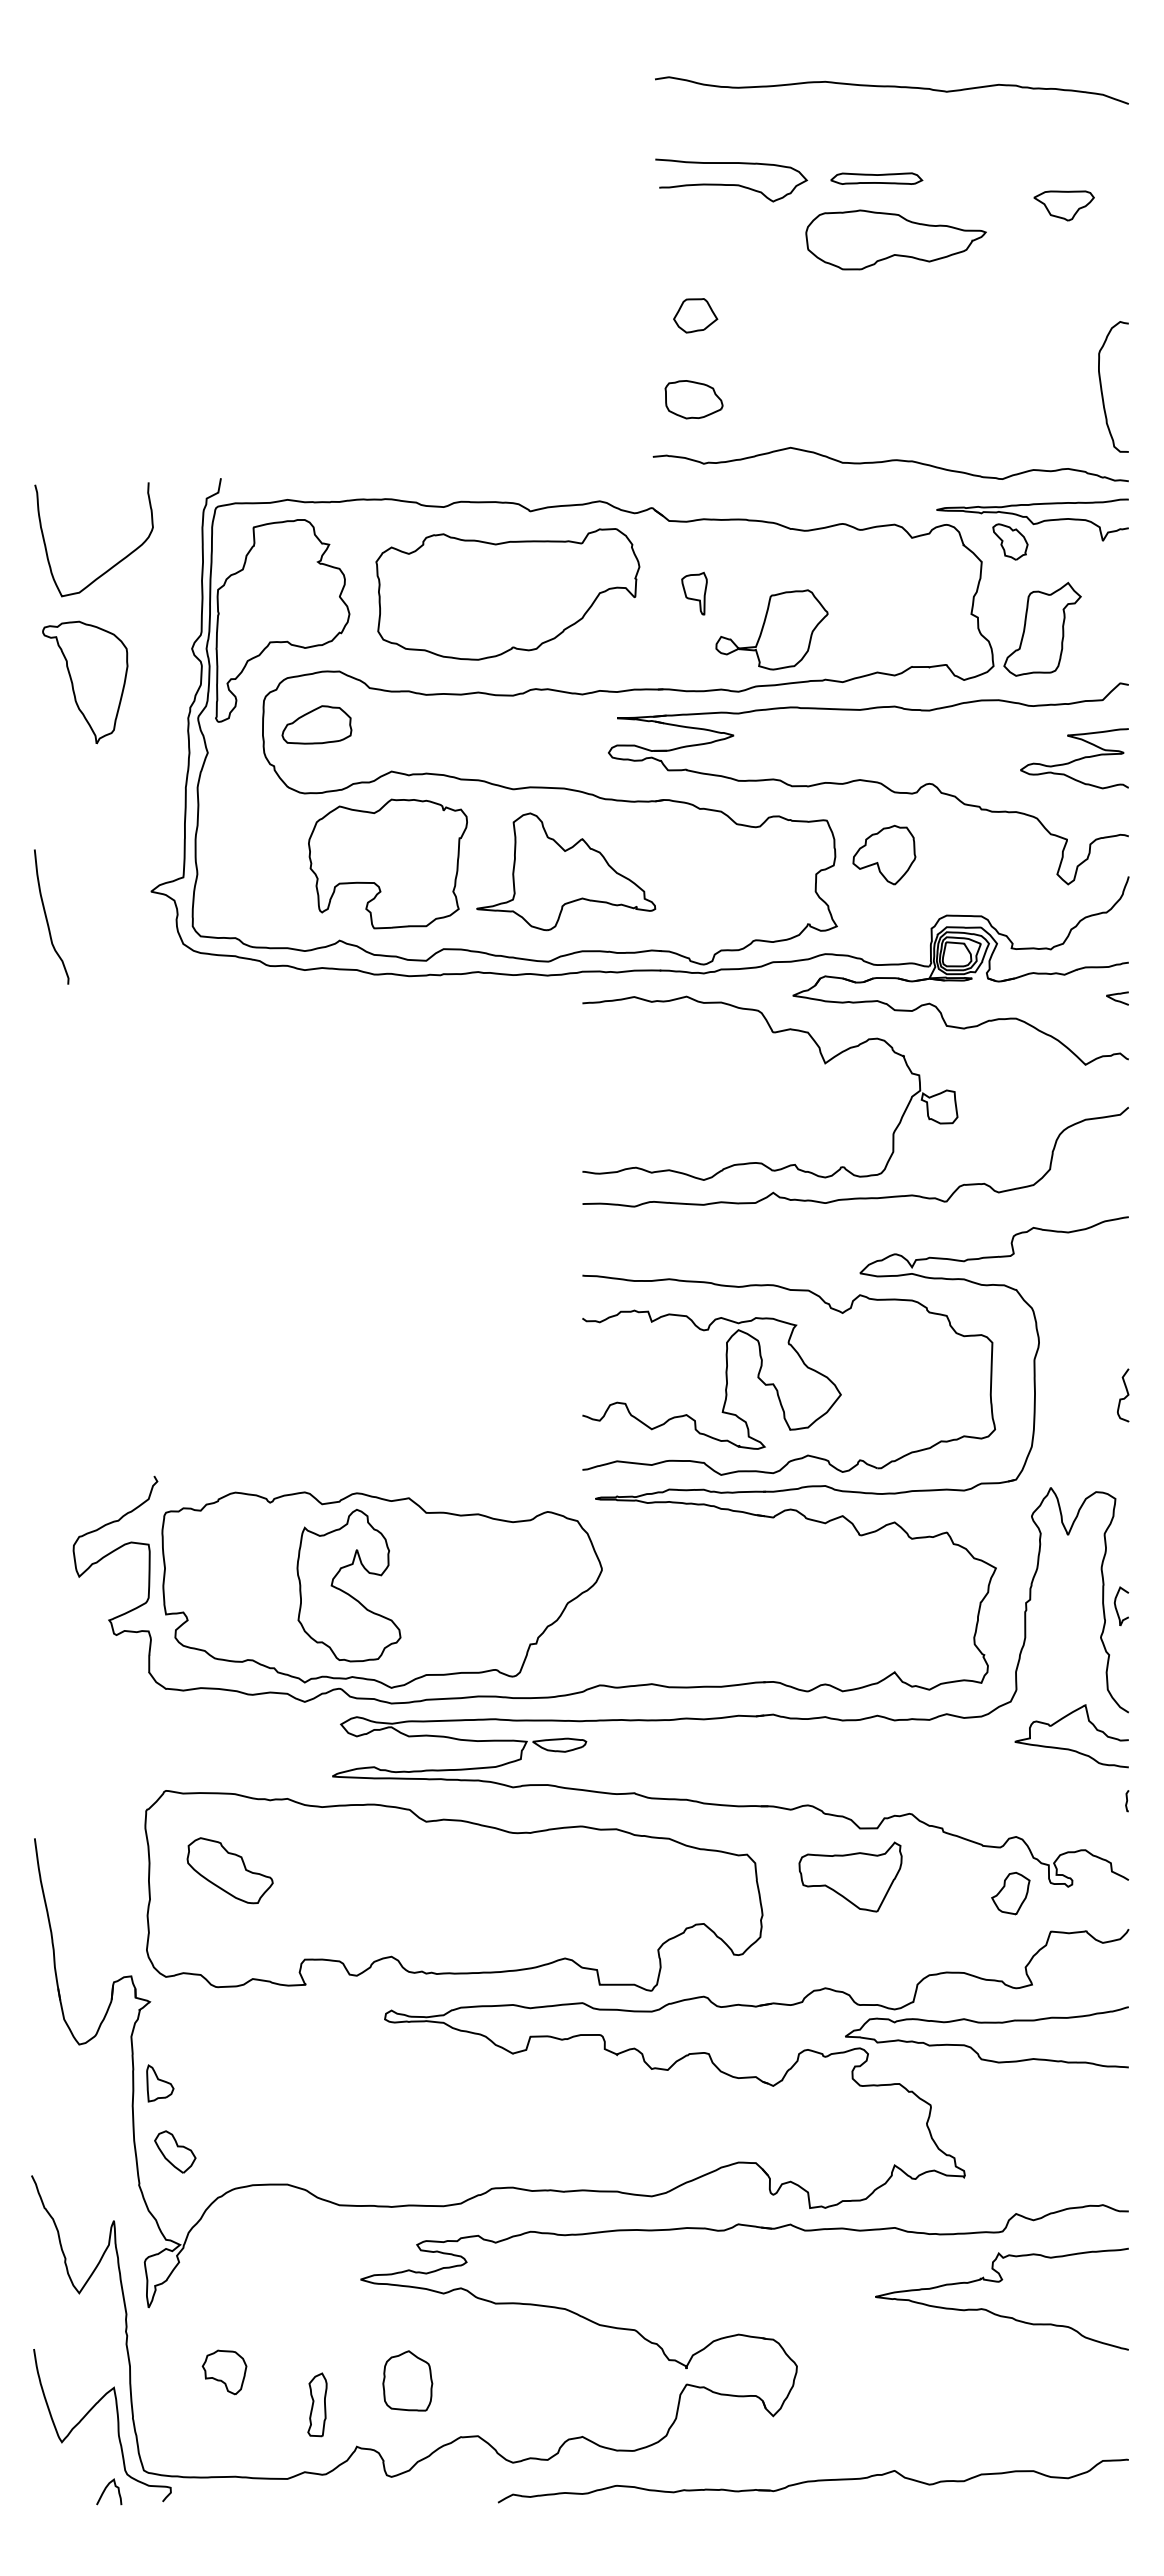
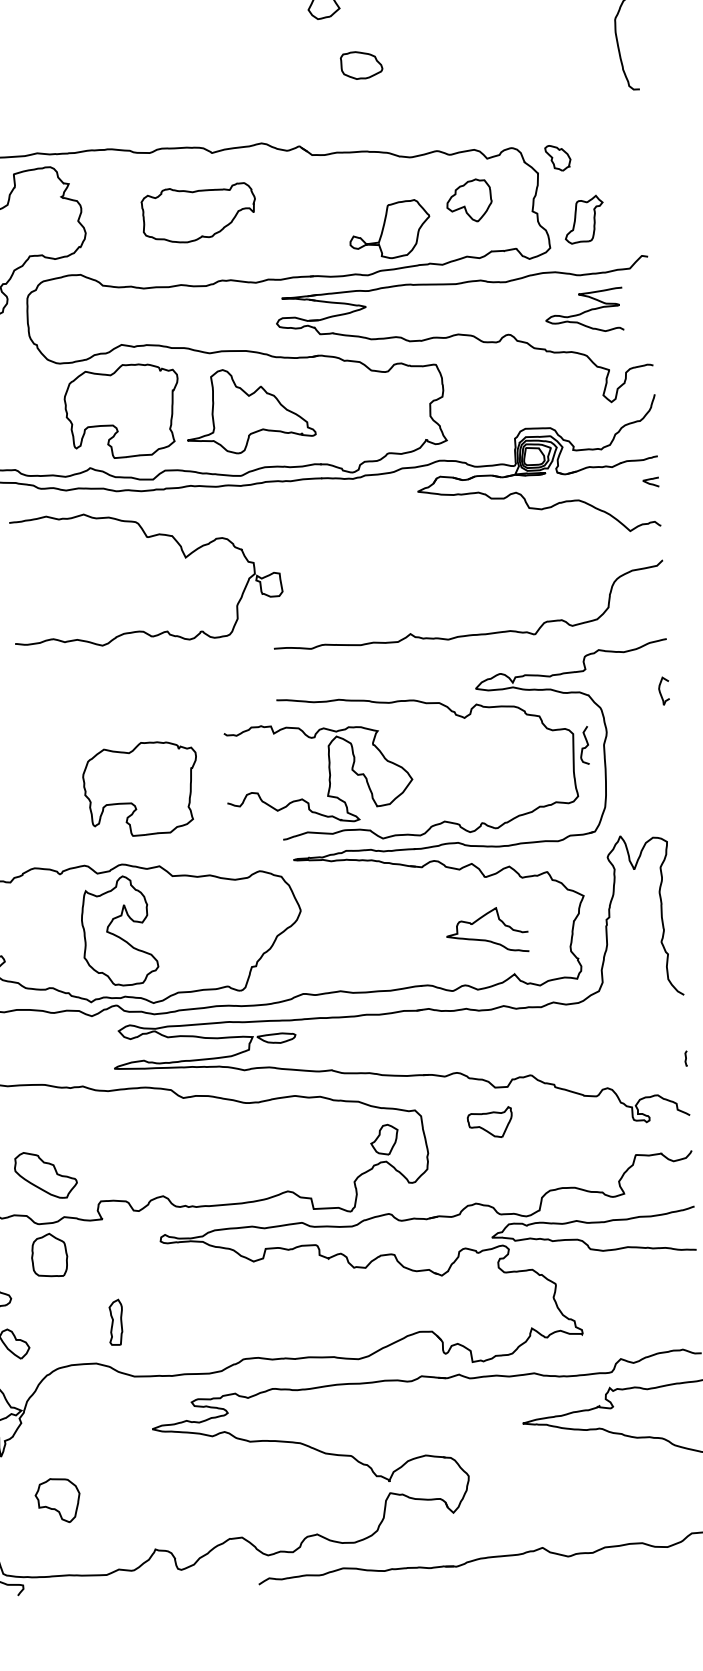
part: (693, 399) -> (361, 65), moved
curve: (890, 461) -> (469, 104), removed
curve: (1031, 520) -> (572, 142), removed
part: (694, 593) -> (332, 206), removed
part: (507, 594) -> (198, 213), size x0.6
part: (1042, 628) -> (584, 219), size x0.7
part: (316, 724) -> (65, 313), removed
curve: (1074, 759) -> (584, 311), moved
part: (884, 854) -> (469, 200), moved
part: (773, 1033) -> (147, 537), moved
curve: (725, 1378) -> (328, 771), moved
part: (387, 1389) -> (140, 788), added
curve: (1125, 1396) -> (586, 746), moved
part: (1121, 1606) -> (664, 691), moved
curve: (1069, 1748) -> (486, 939), moved
part: (229, 1870) -> (45, 1175), moved
part: (850, 1876) -> (490, 1122), size x0.6
part: (1010, 1893) -> (384, 1139), moved
part: (224, 2372) -> (57, 1500), size x1.4
part: (407, 2380) -> (49, 1254), moved
part: (317, 2404) -> (116, 1322), moved

